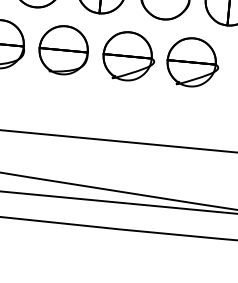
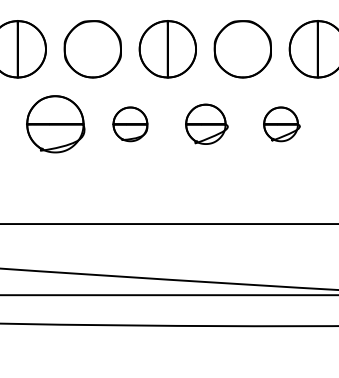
part: (63, 50) -> (130, 124), size x0.6
part: (128, 56) -> (206, 124), size x0.7
part: (192, 62) -> (281, 124), size x0.6

